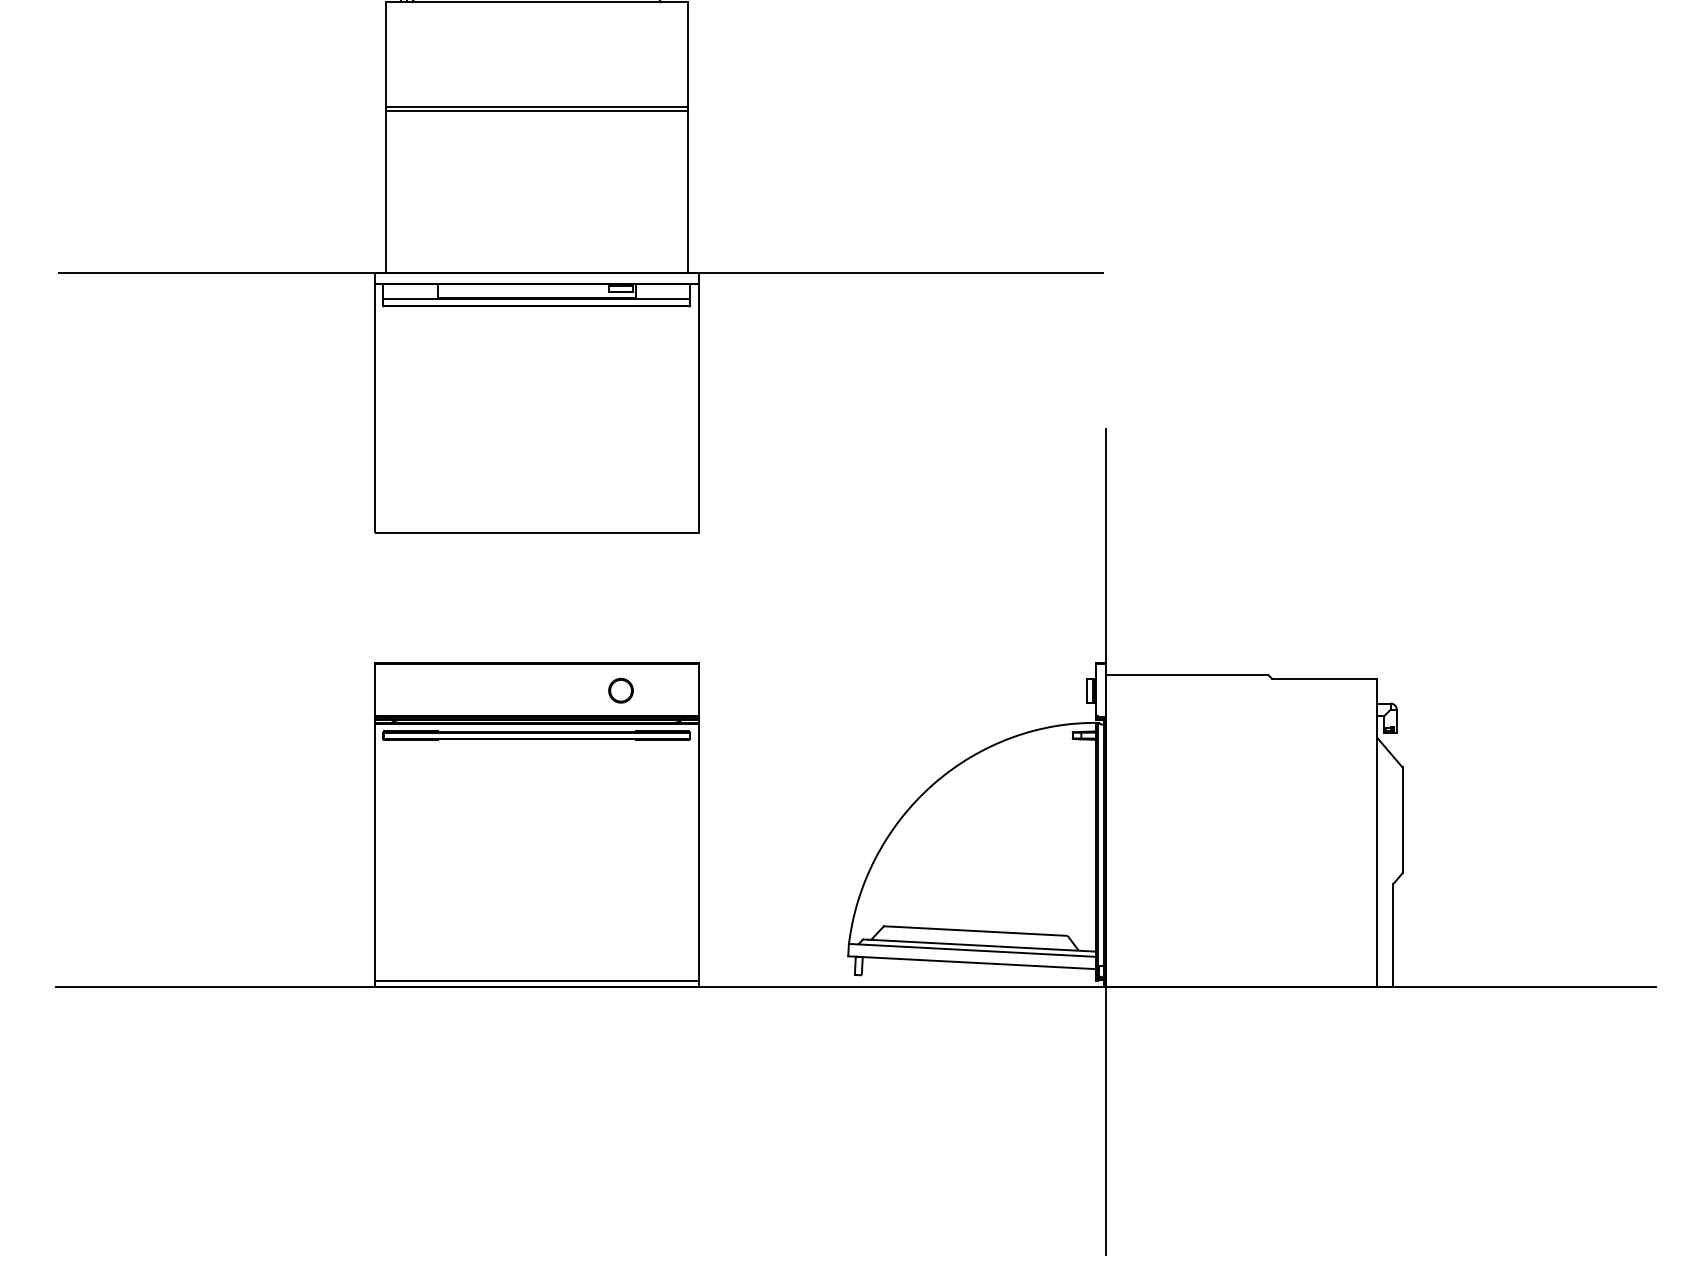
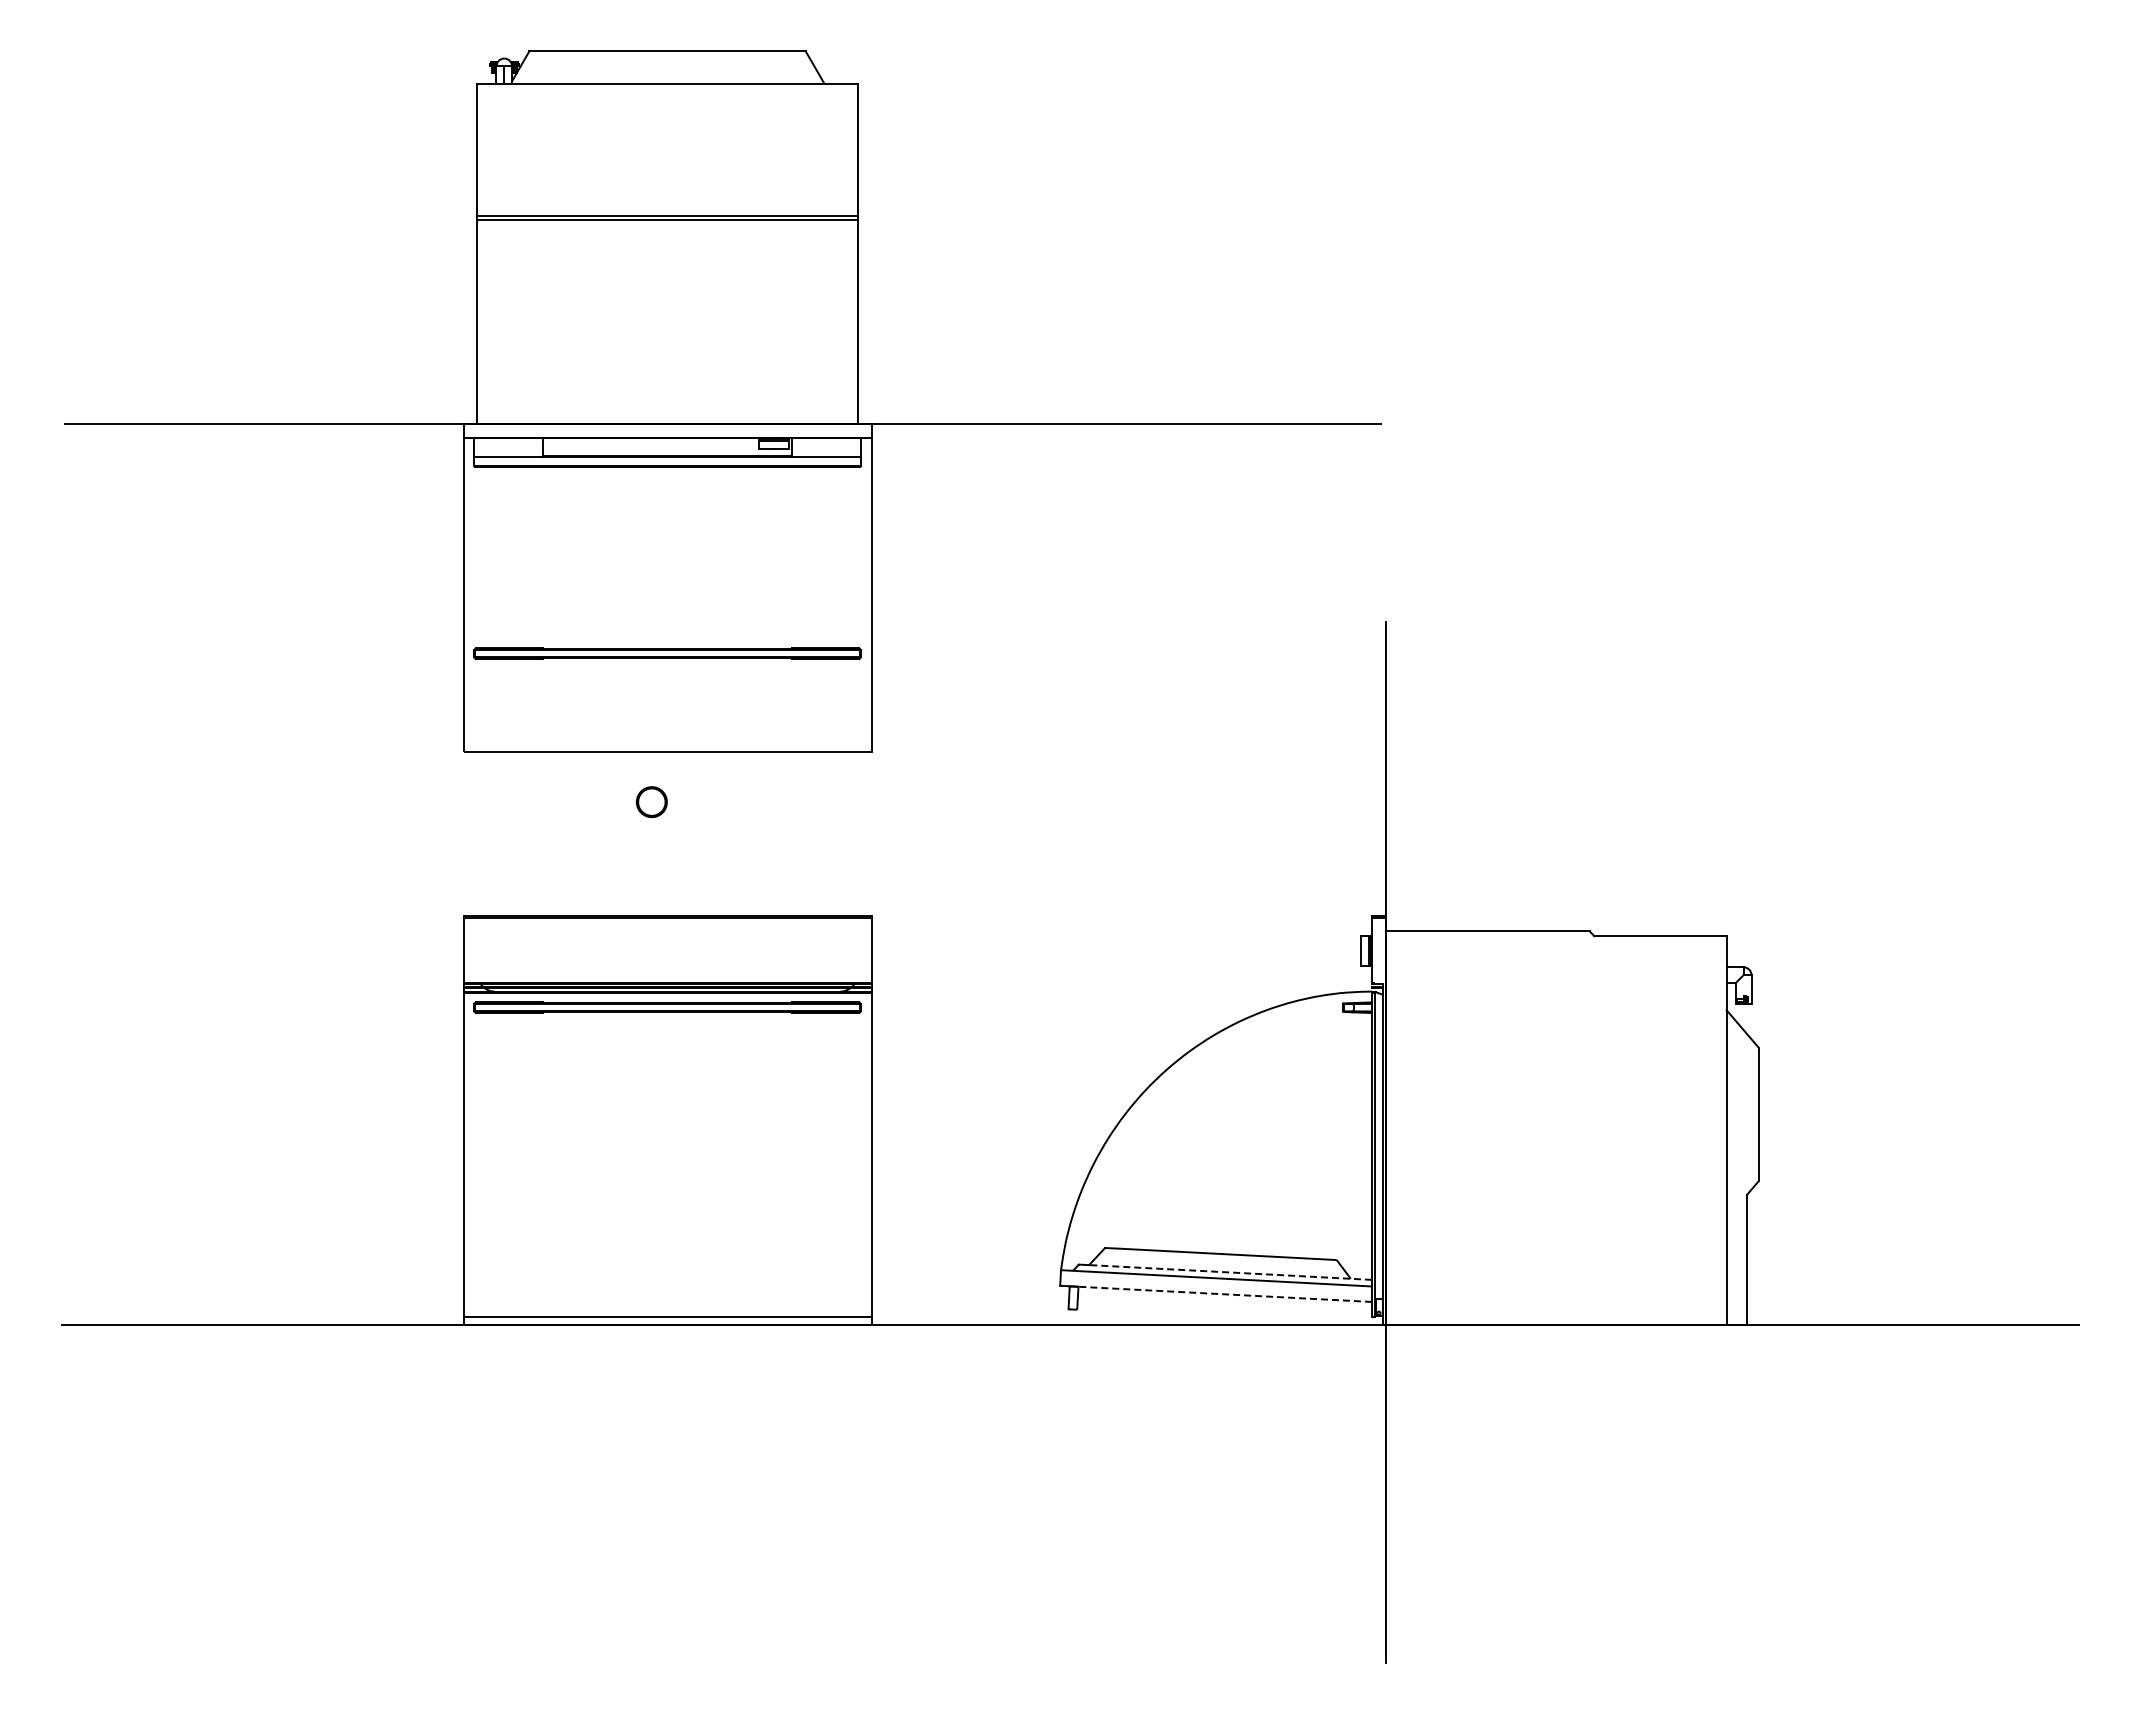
part: (536, 454) -> (667, 653), added
part: (620, 691) -> (651, 802), moved
line: (983, 945) -> (1230, 1272), solid -> dashed
line: (979, 963) -> (1225, 1294), solid -> dashed

